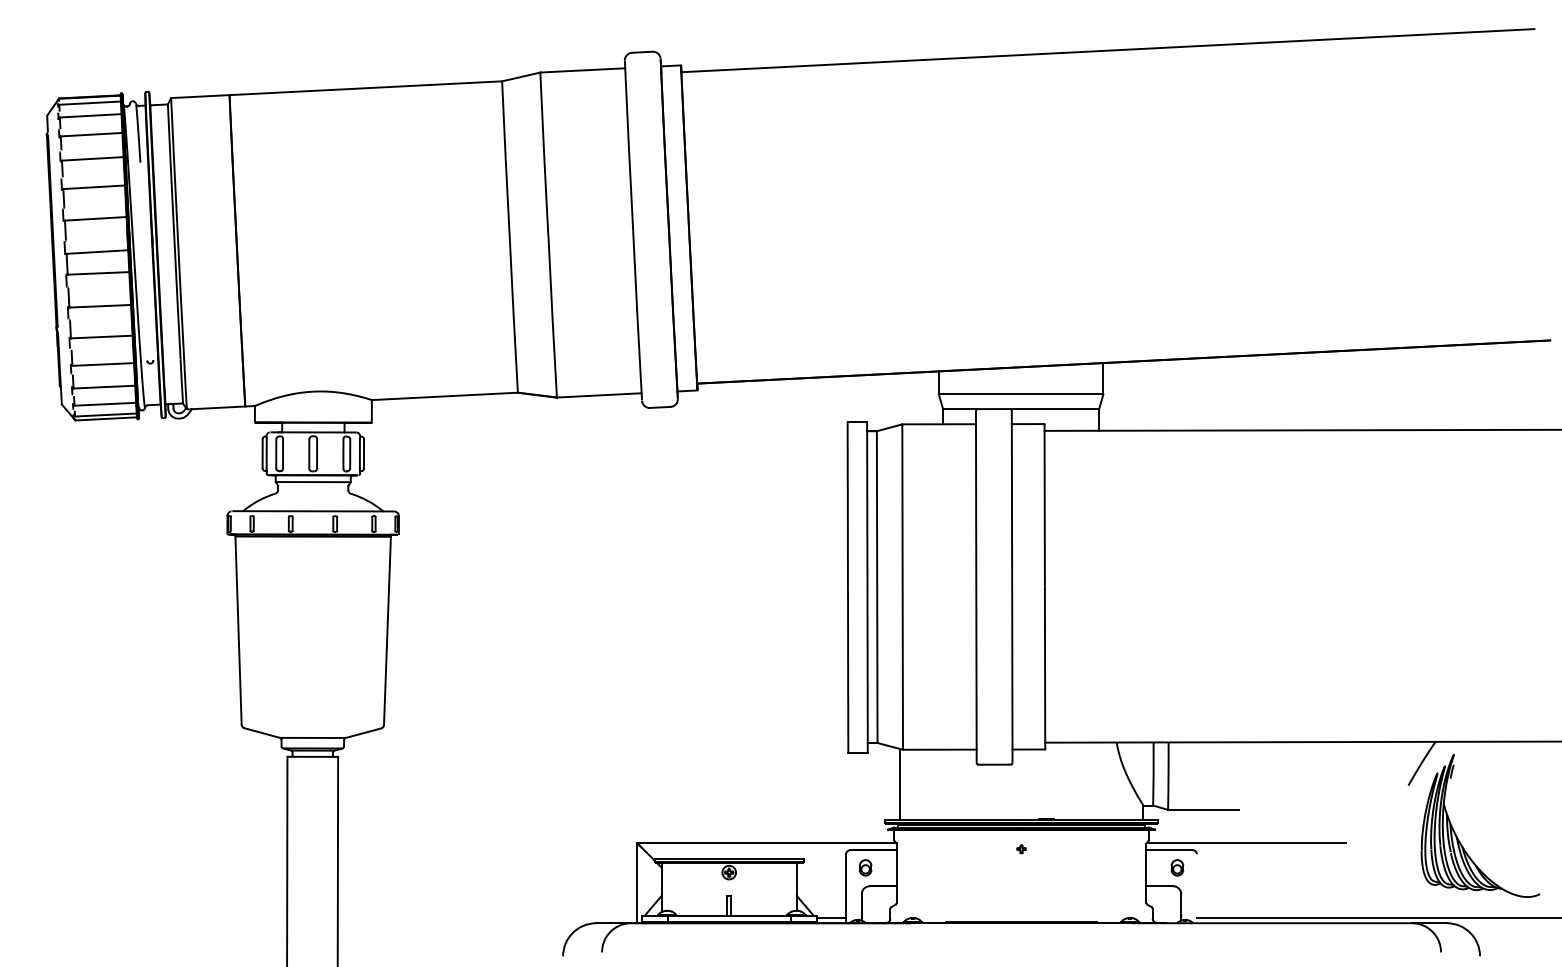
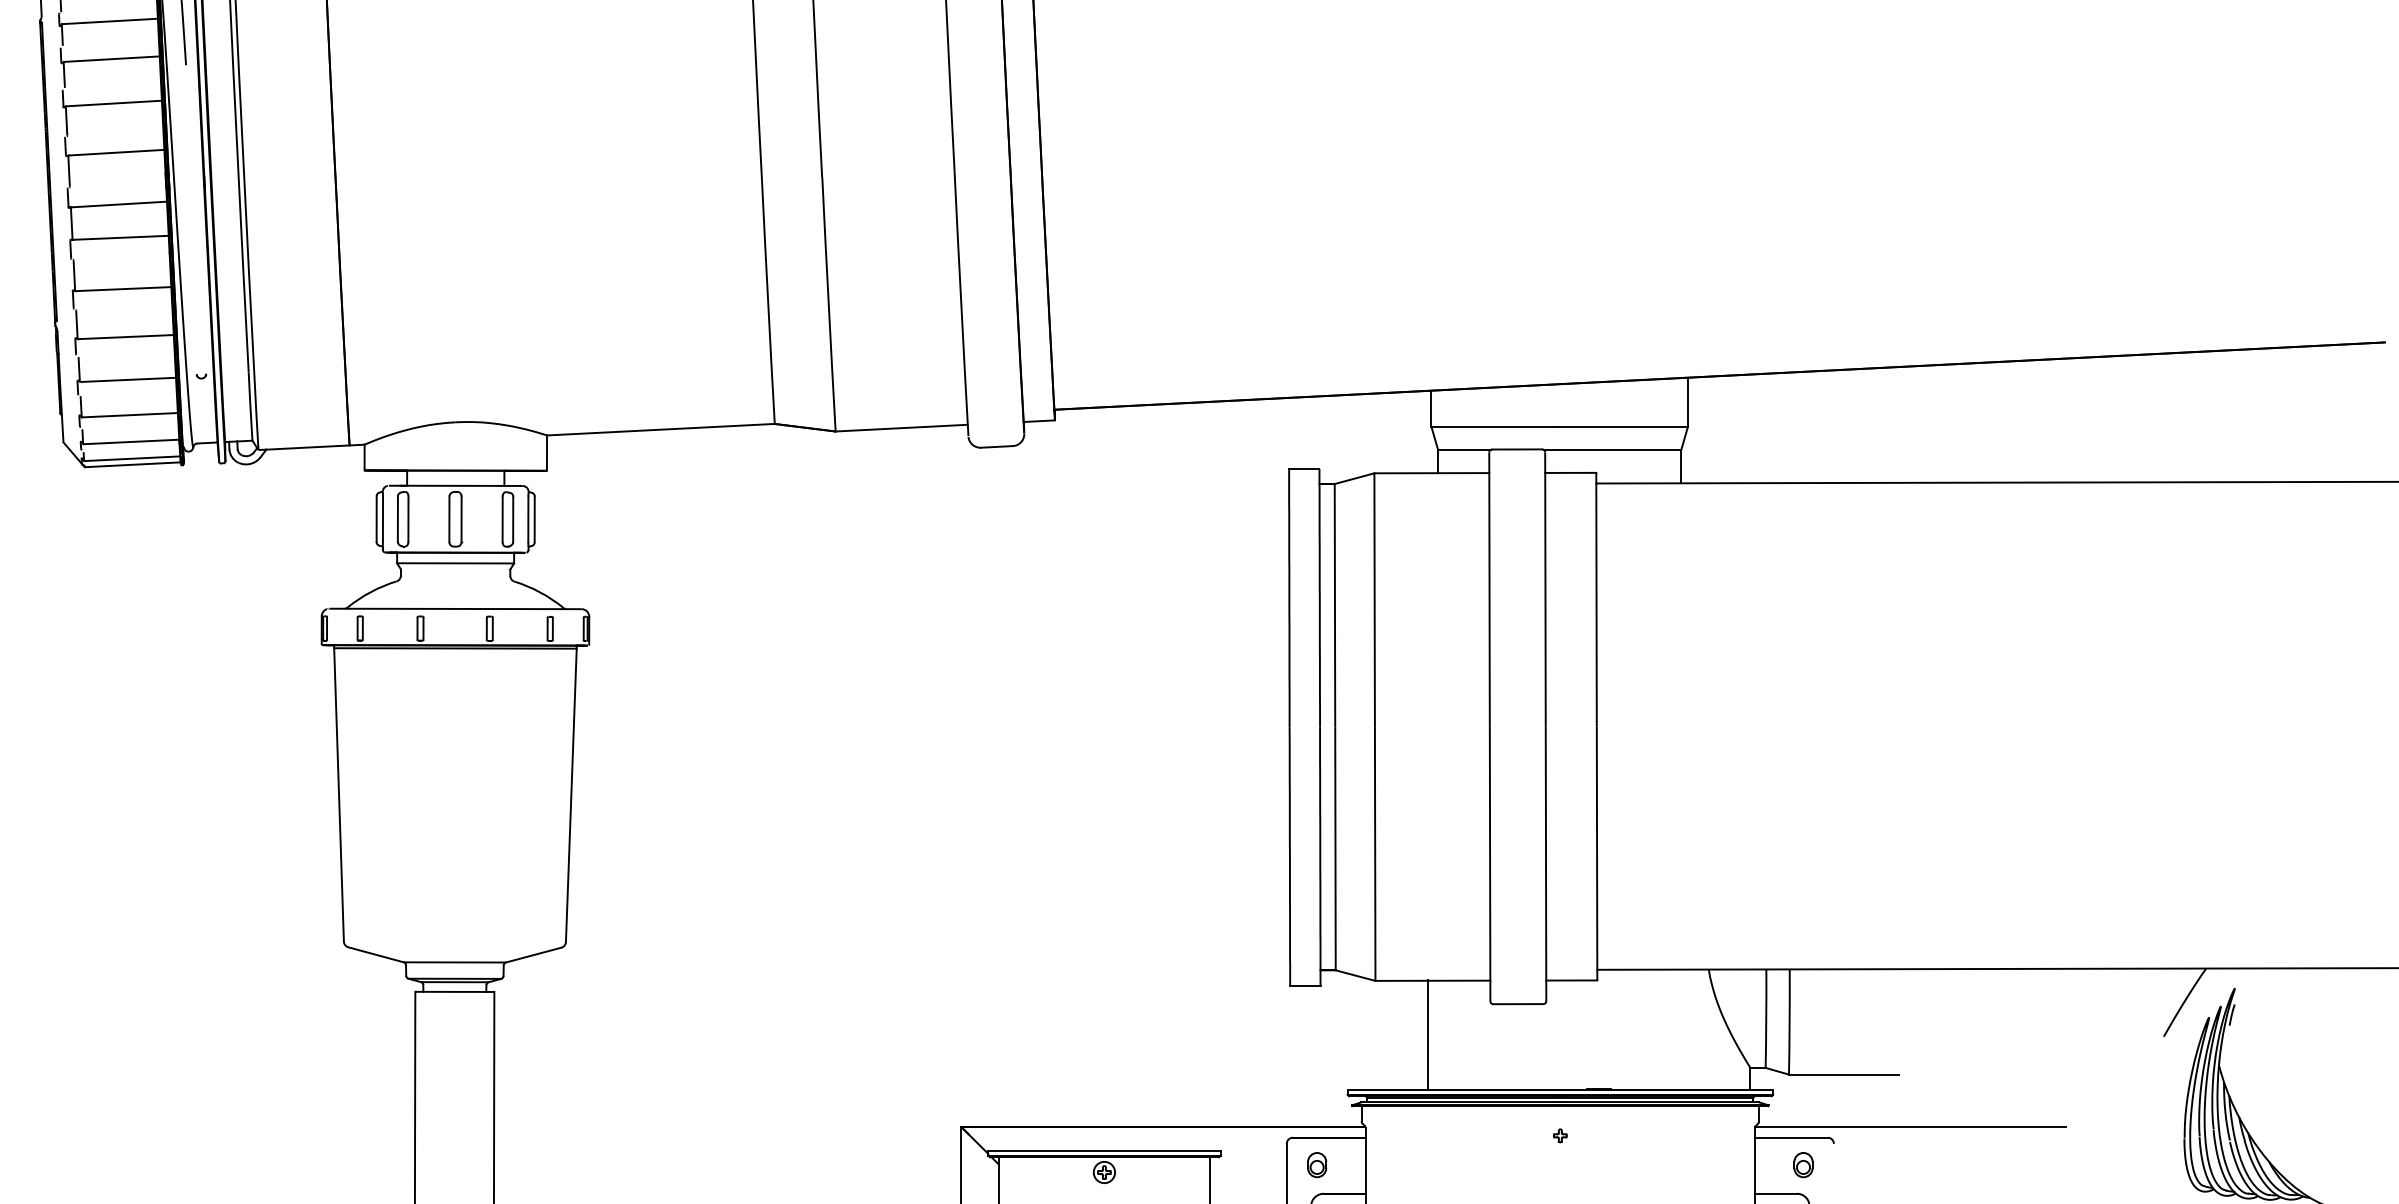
line: (899, 783) -> (1427, 1033), moved

